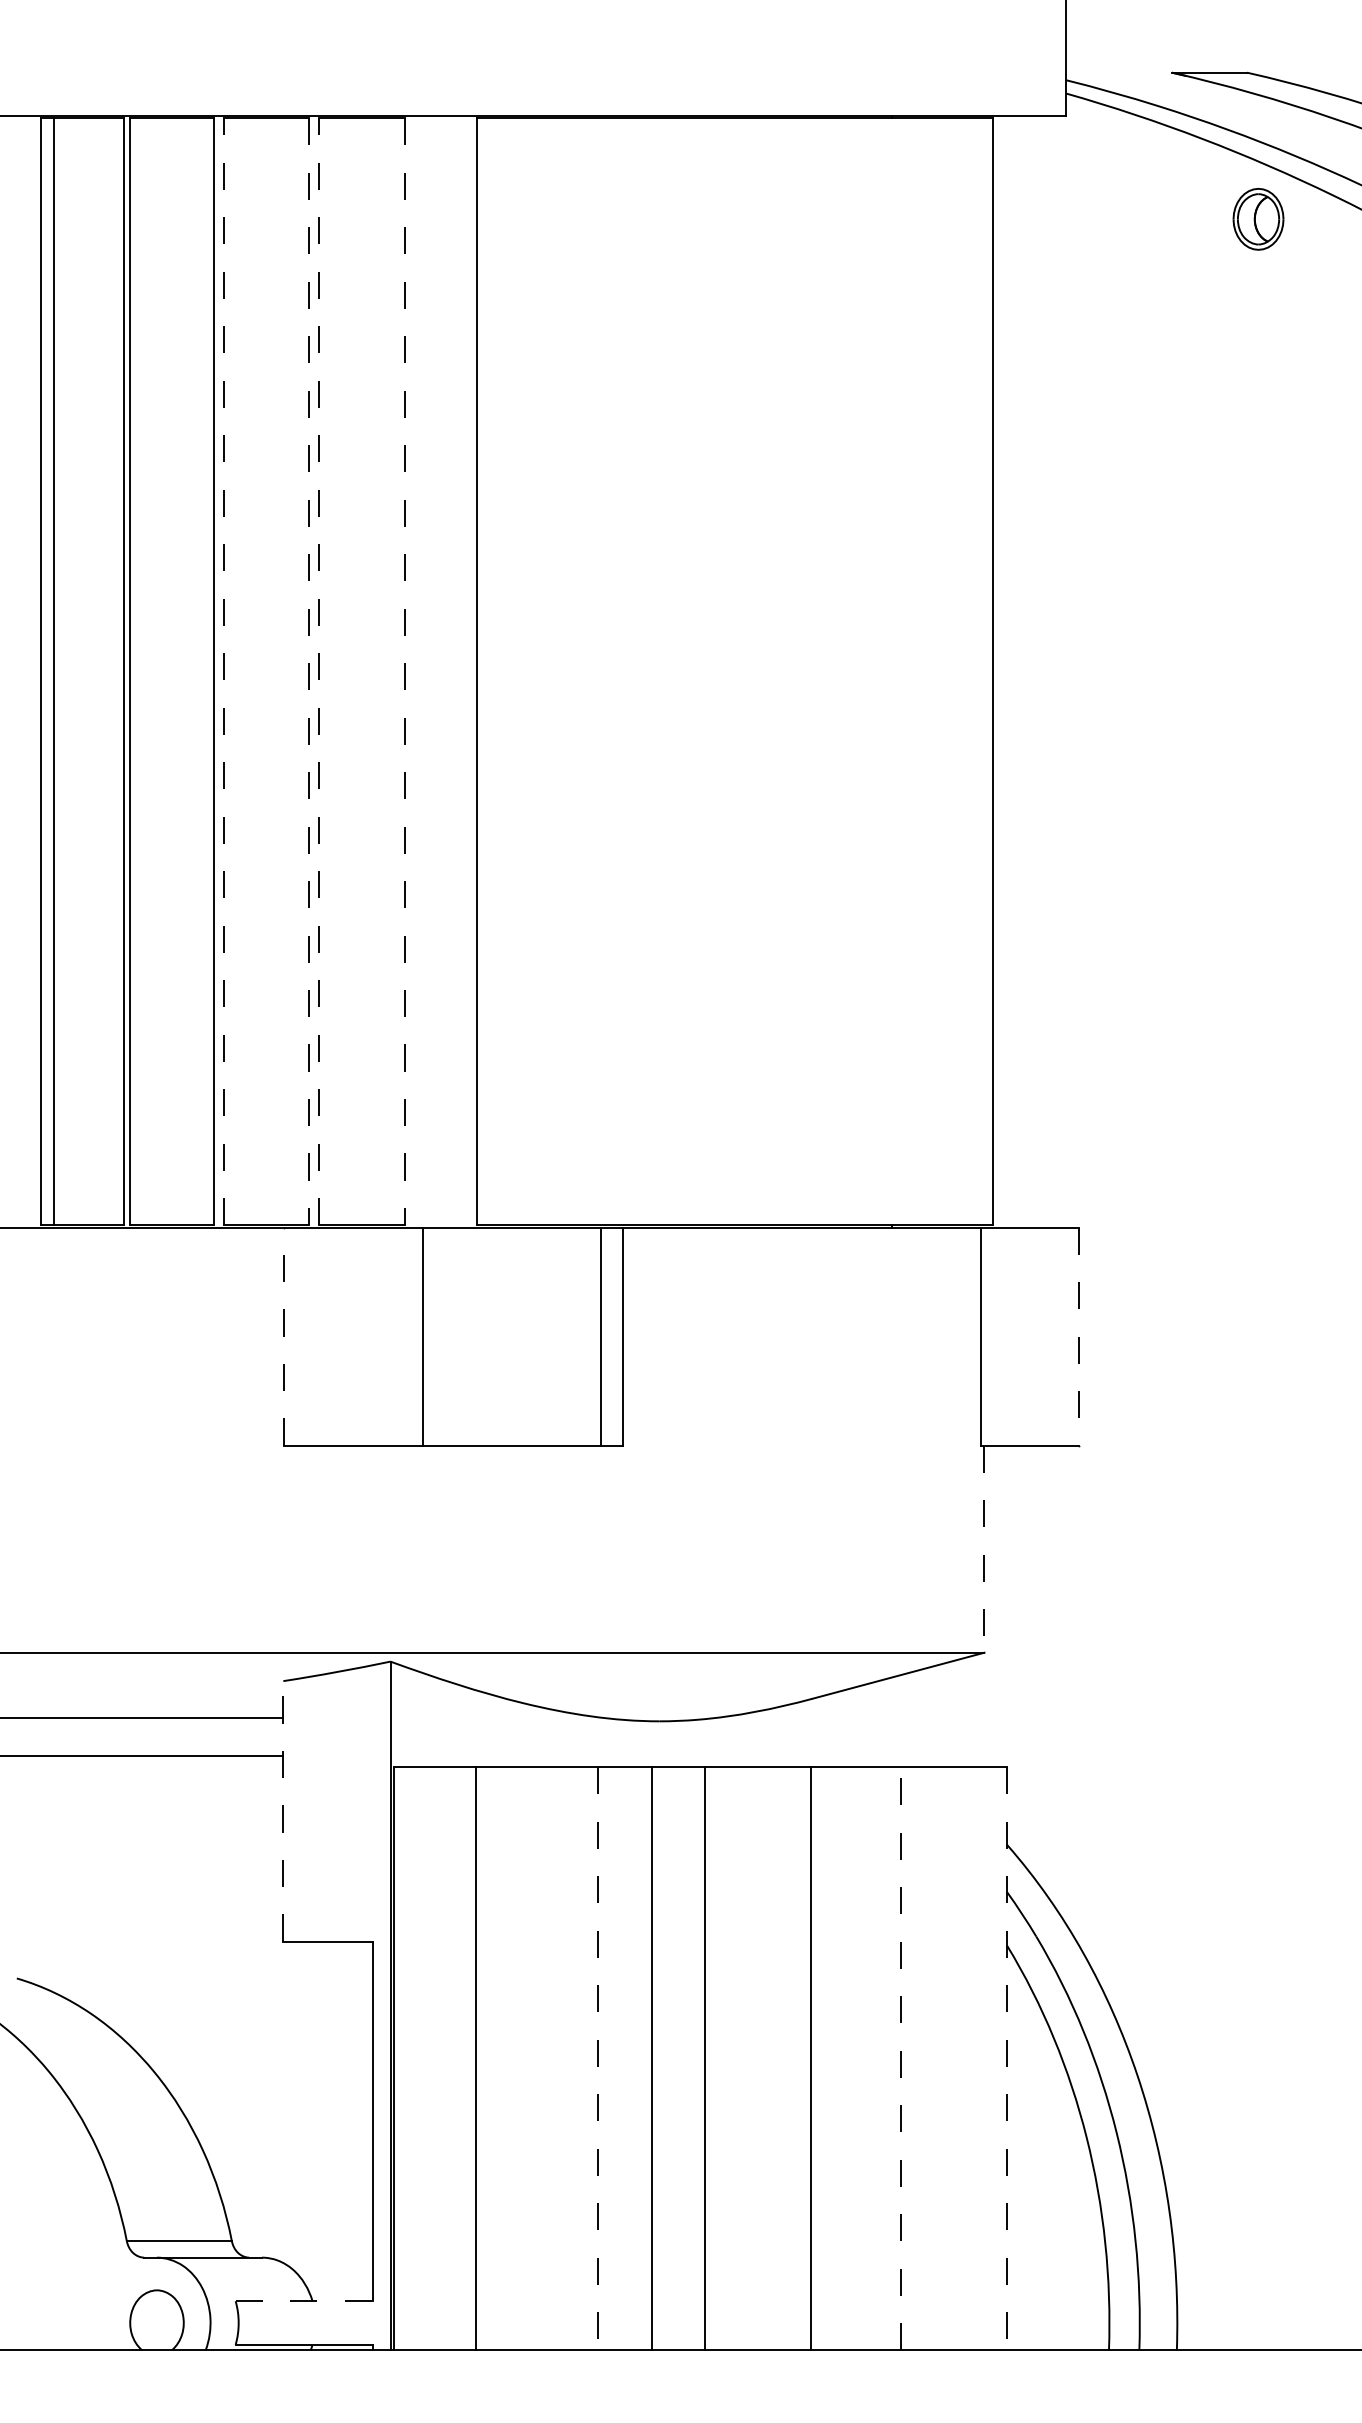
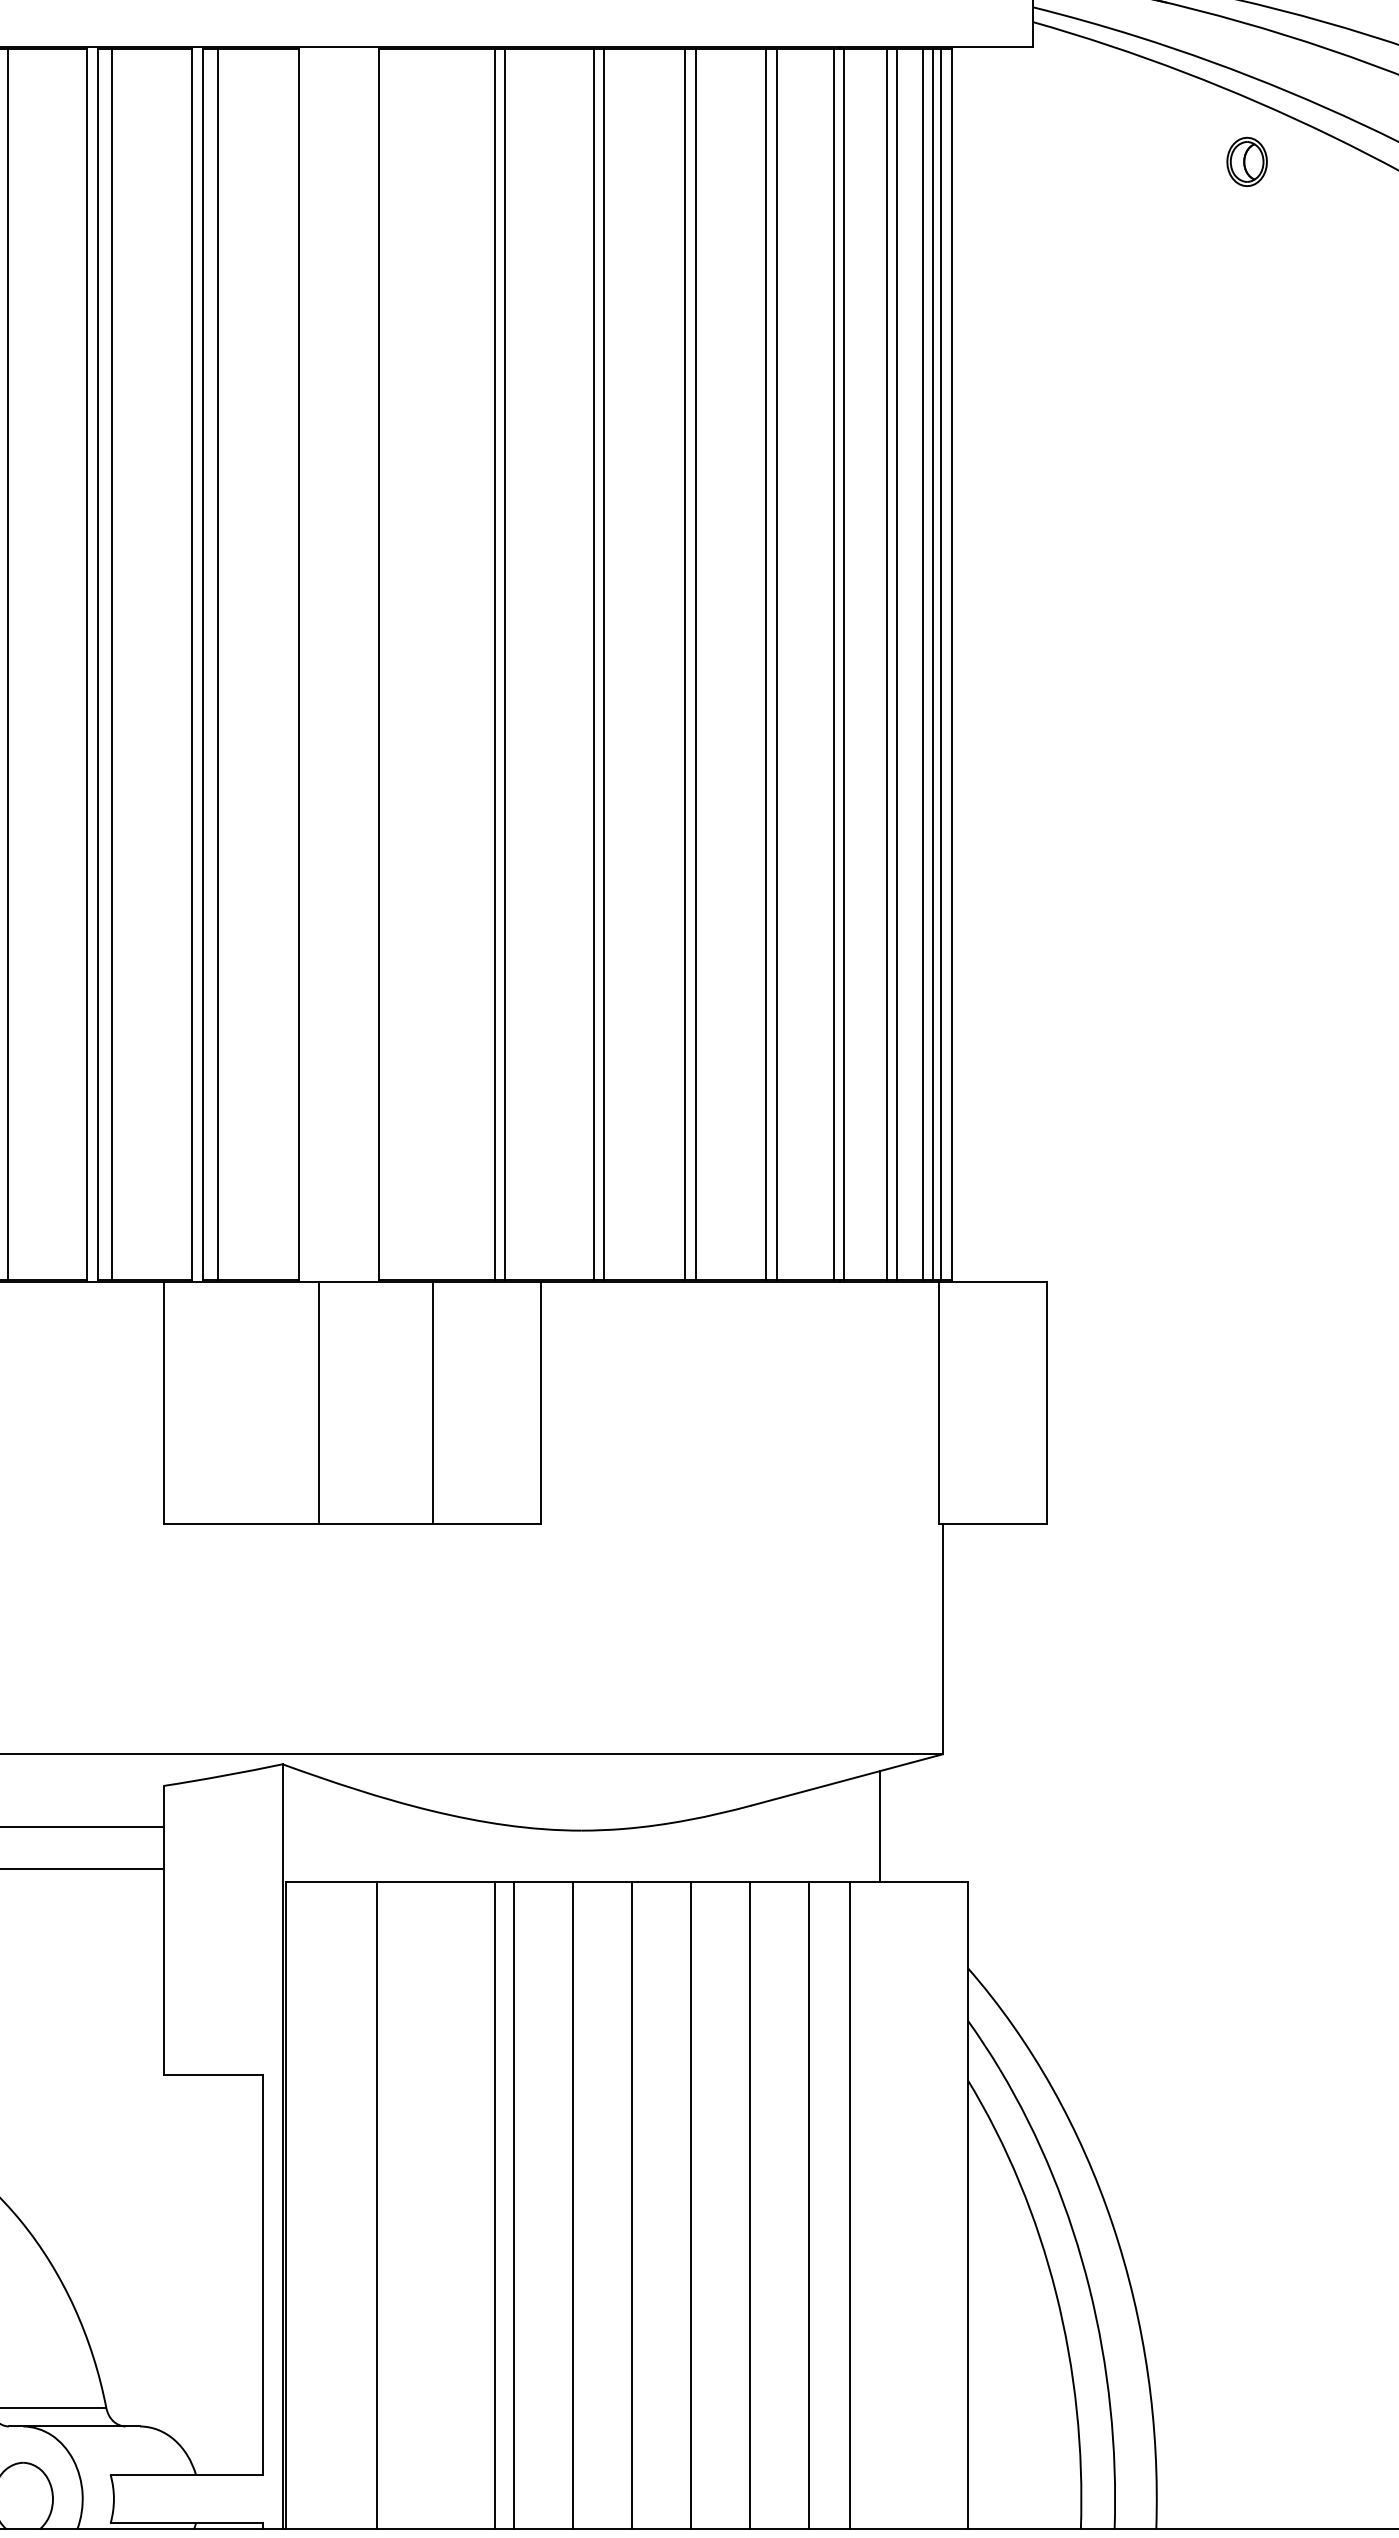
part: (1258, 219) -> (1246, 162), size x0.71
line: (143, 671) -> (8, 664), added
line: (223, 671) -> (97, 664), dashed -> solid
line: (237, 671) -> (112, 664), added
line: (308, 671) -> (191, 664), dashed -> solid
line: (318, 671) -> (202, 664), dashed -> solid
line: (332, 671) -> (218, 664), added
line: (405, 671) -> (299, 664), dashed -> solid
line: (581, 671) -> (494, 664), added
line: (590, 671) -> (504, 664), added
line: (670, 671) -> (593, 664), added
line: (680, 671) -> (604, 664), added
line: (752, 671) -> (684, 664), added
line: (762, 671) -> (695, 664), added
line: (825, 671) -> (765, 664), added
line: (835, 671) -> (777, 664), added
line: (886, 671) -> (833, 664), added
line: (896, 671) -> (844, 664), added
line: (934, 671) -> (887, 664), added
line: (943, 671) -> (897, 664), added
line: (966, 671) -> (922, 664), added
line: (976, 671) -> (933, 664), added
line: (983, 671) -> (941, 664), added
line: (283, 1336) -> (163, 1403), dashed -> solid
line: (600, 1336) -> (432, 1403), moved
line: (1078, 1336) -> (1046, 1403), dashed -> solid
line: (984, 1549) -> (942, 1639), dashed -> solid
line: (928, 1717) -> (880, 1826), added
line: (283, 1810) -> (163, 1929), dashed -> solid
line: (582, 2058) -> (495, 2205), added
line: (598, 2058) -> (513, 2205), dashed -> solid
line: (757, 2058) -> (690, 2205), added
line: (864, 2058) -> (809, 2205), added
line: (900, 2058) -> (849, 2205), dashed -> solid
line: (1007, 2058) -> (968, 2205), dashed -> solid
line: (304, 2301) -> (187, 2475), dashed -> solid

